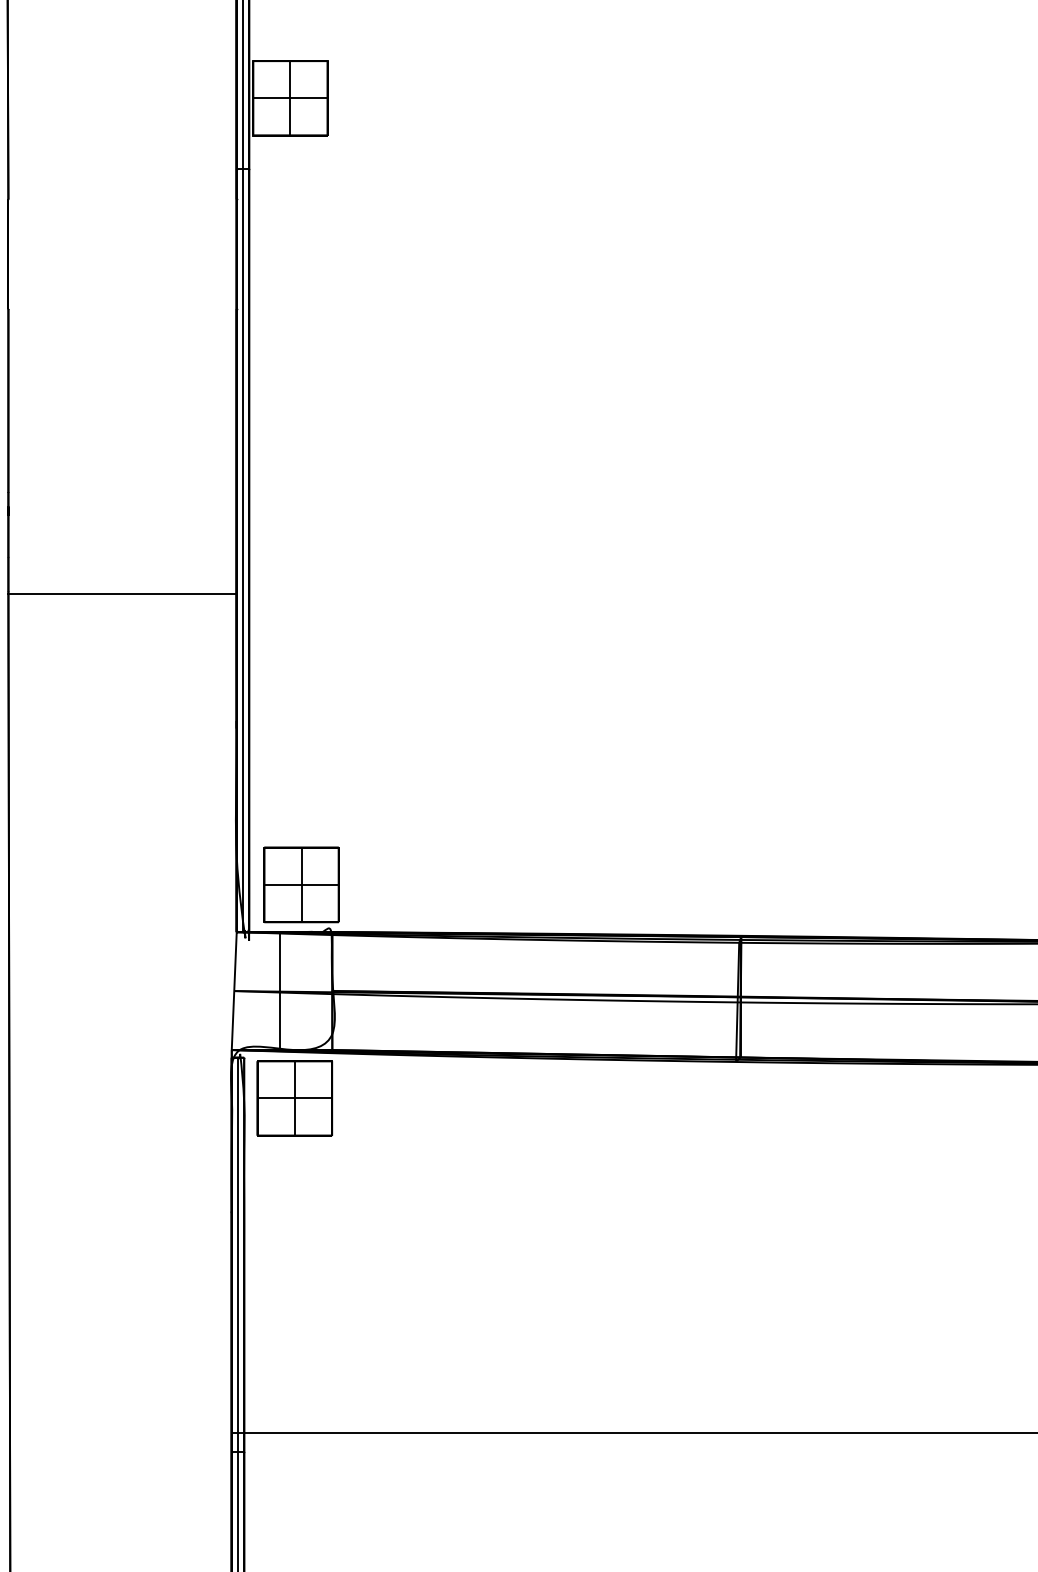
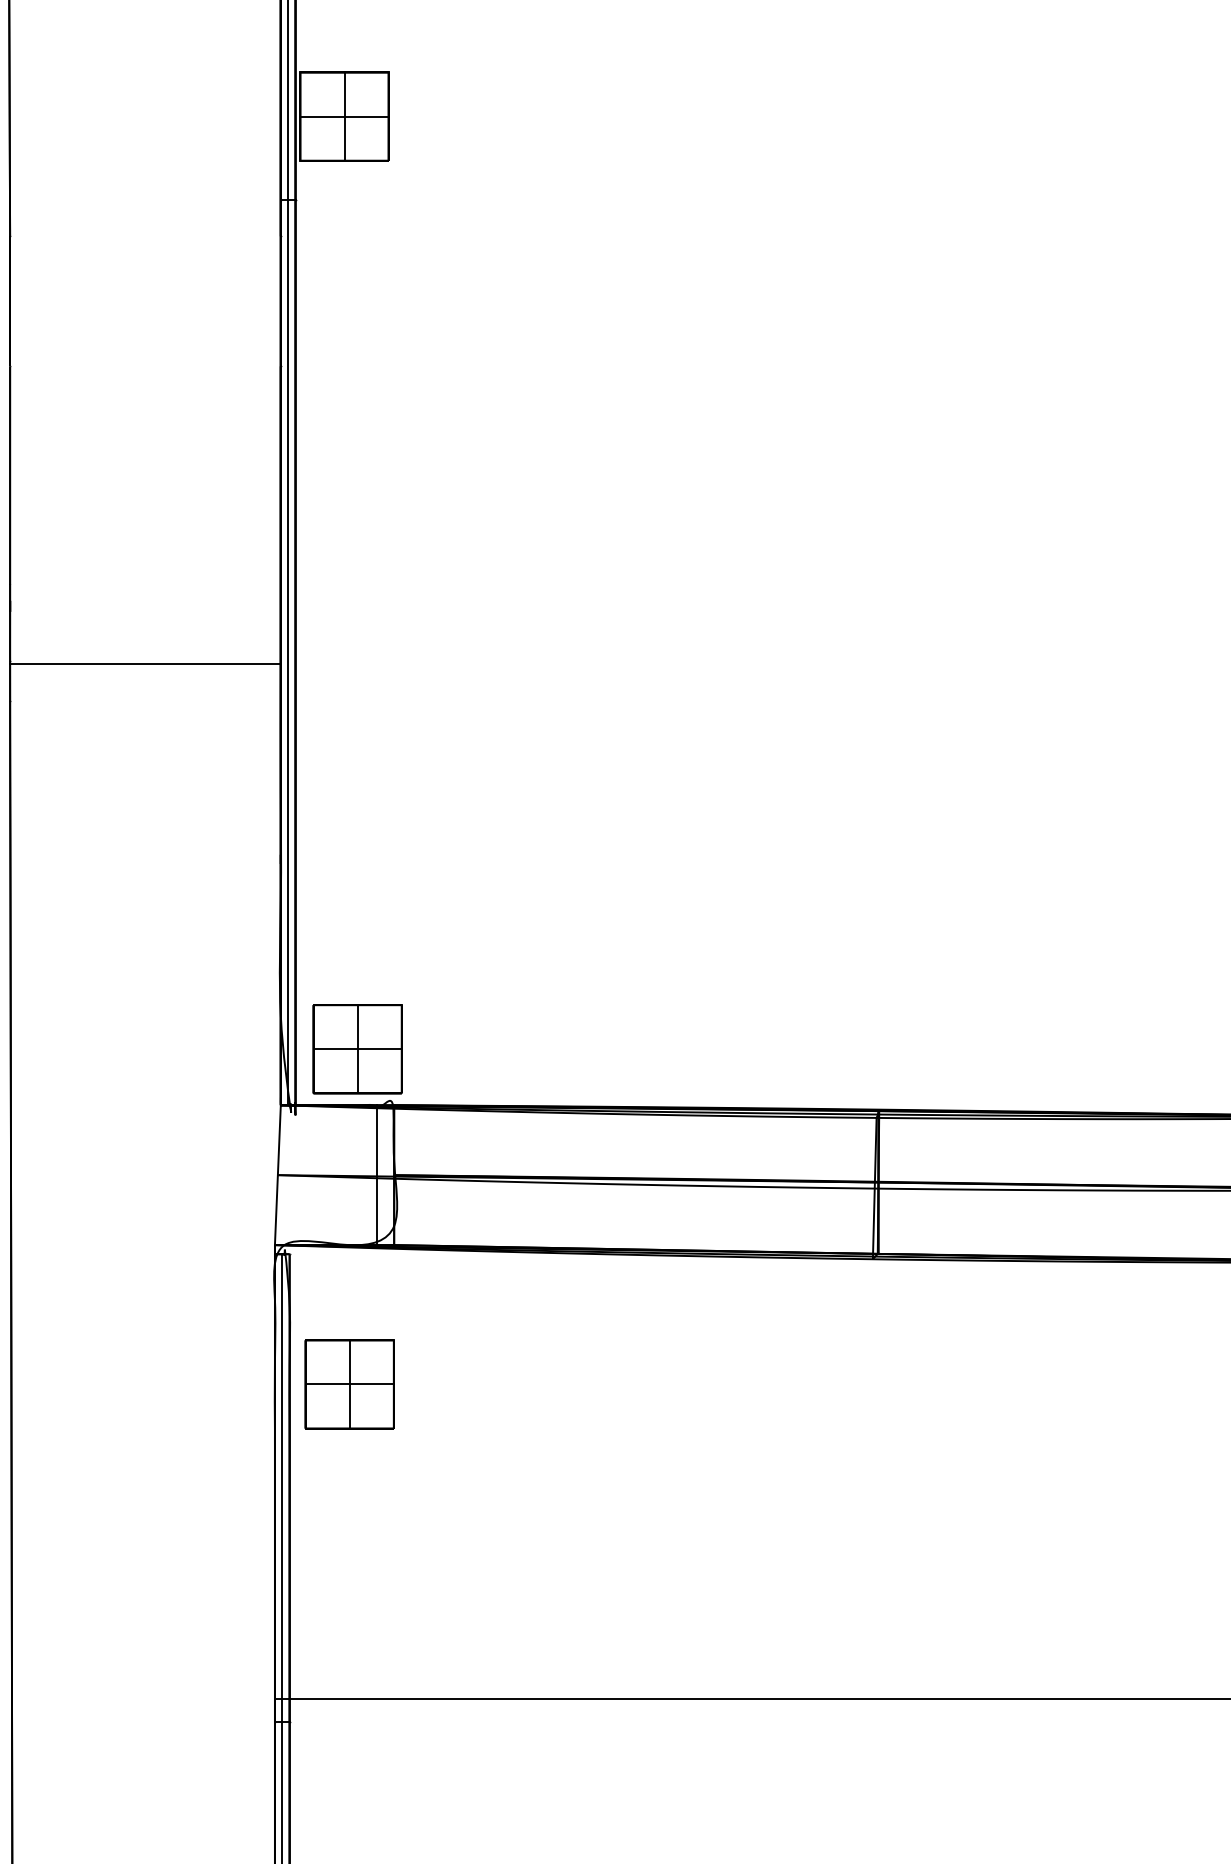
line: (122, 594) -> (145, 663), moved
line: (280, 991) -> (376, 1175), moved
part: (294, 1098) -> (349, 1384), moved

